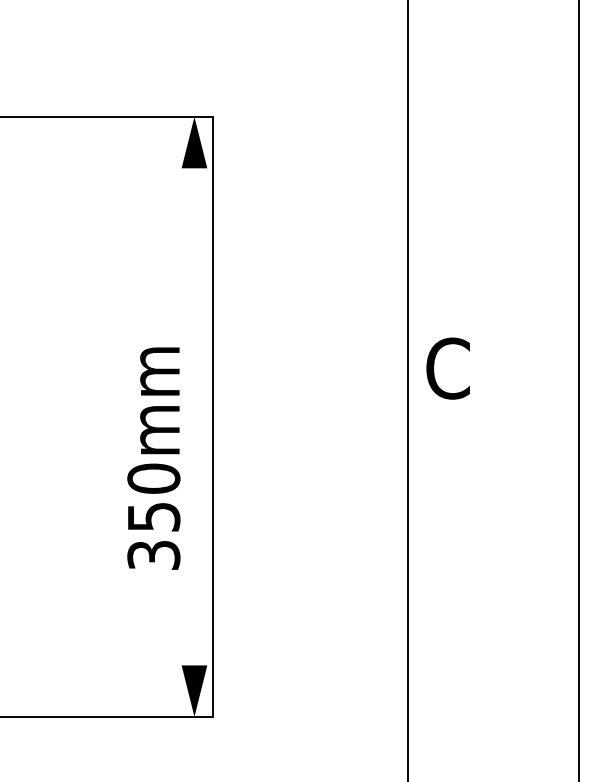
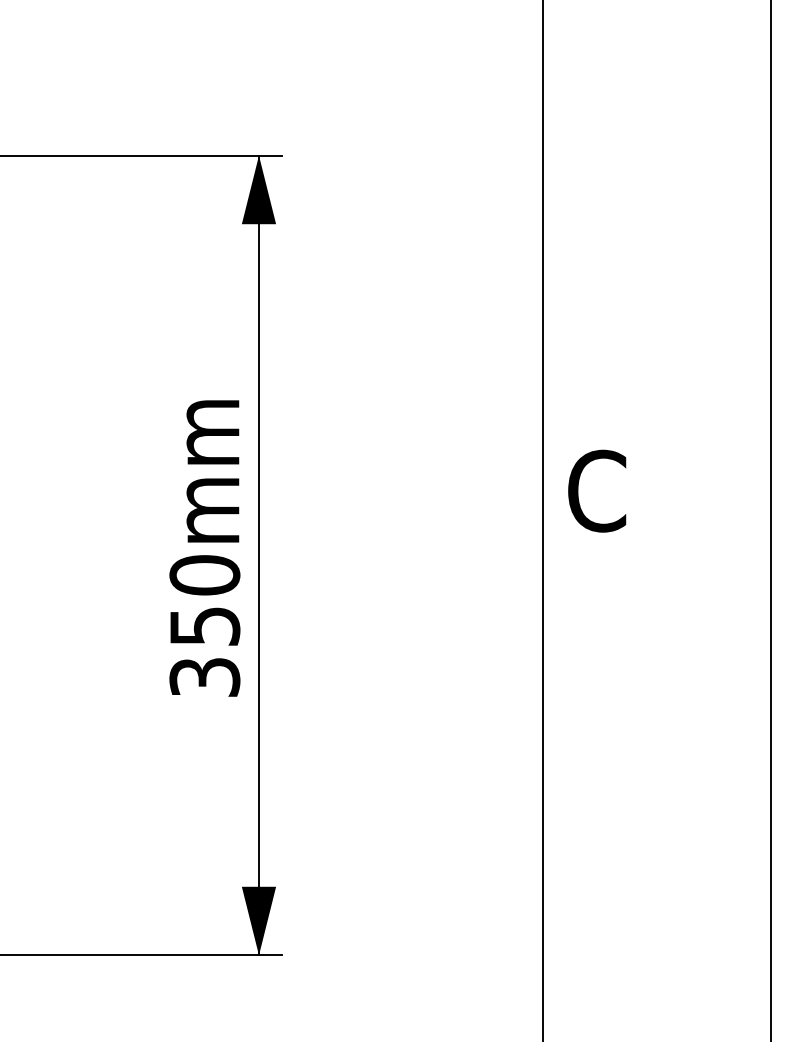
line: (213, 416) -> (259, 554), moved
text: (153, 458) -> (204, 548), moved

